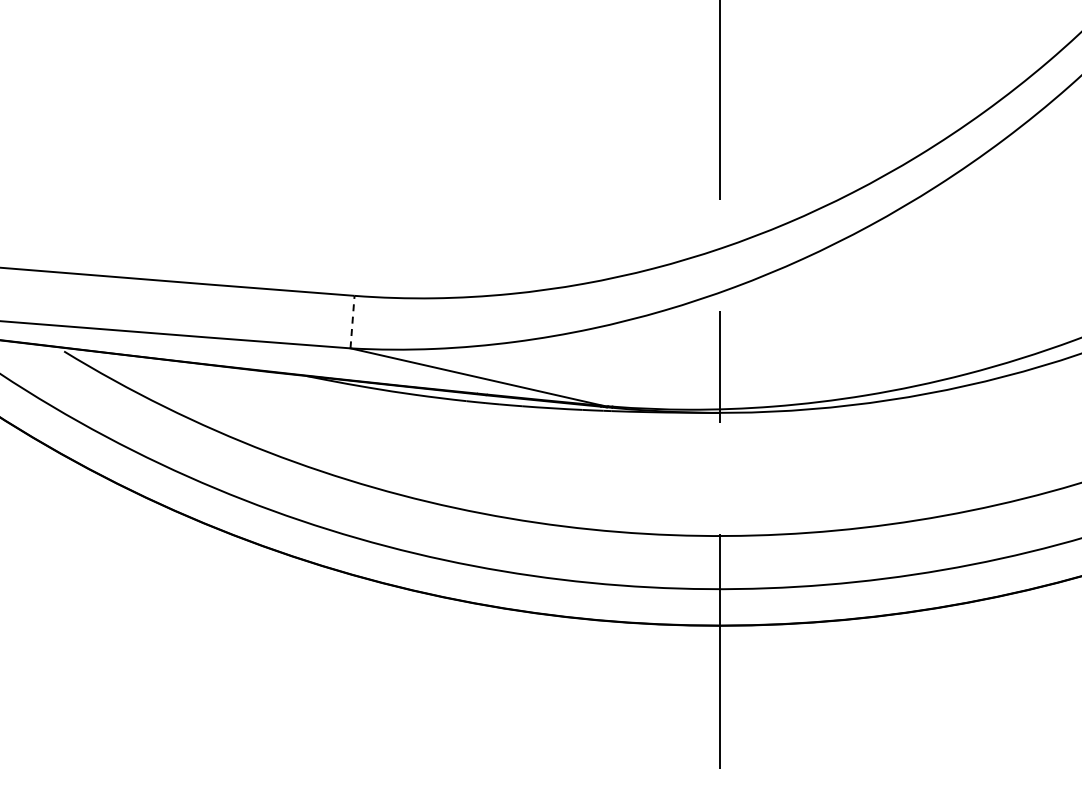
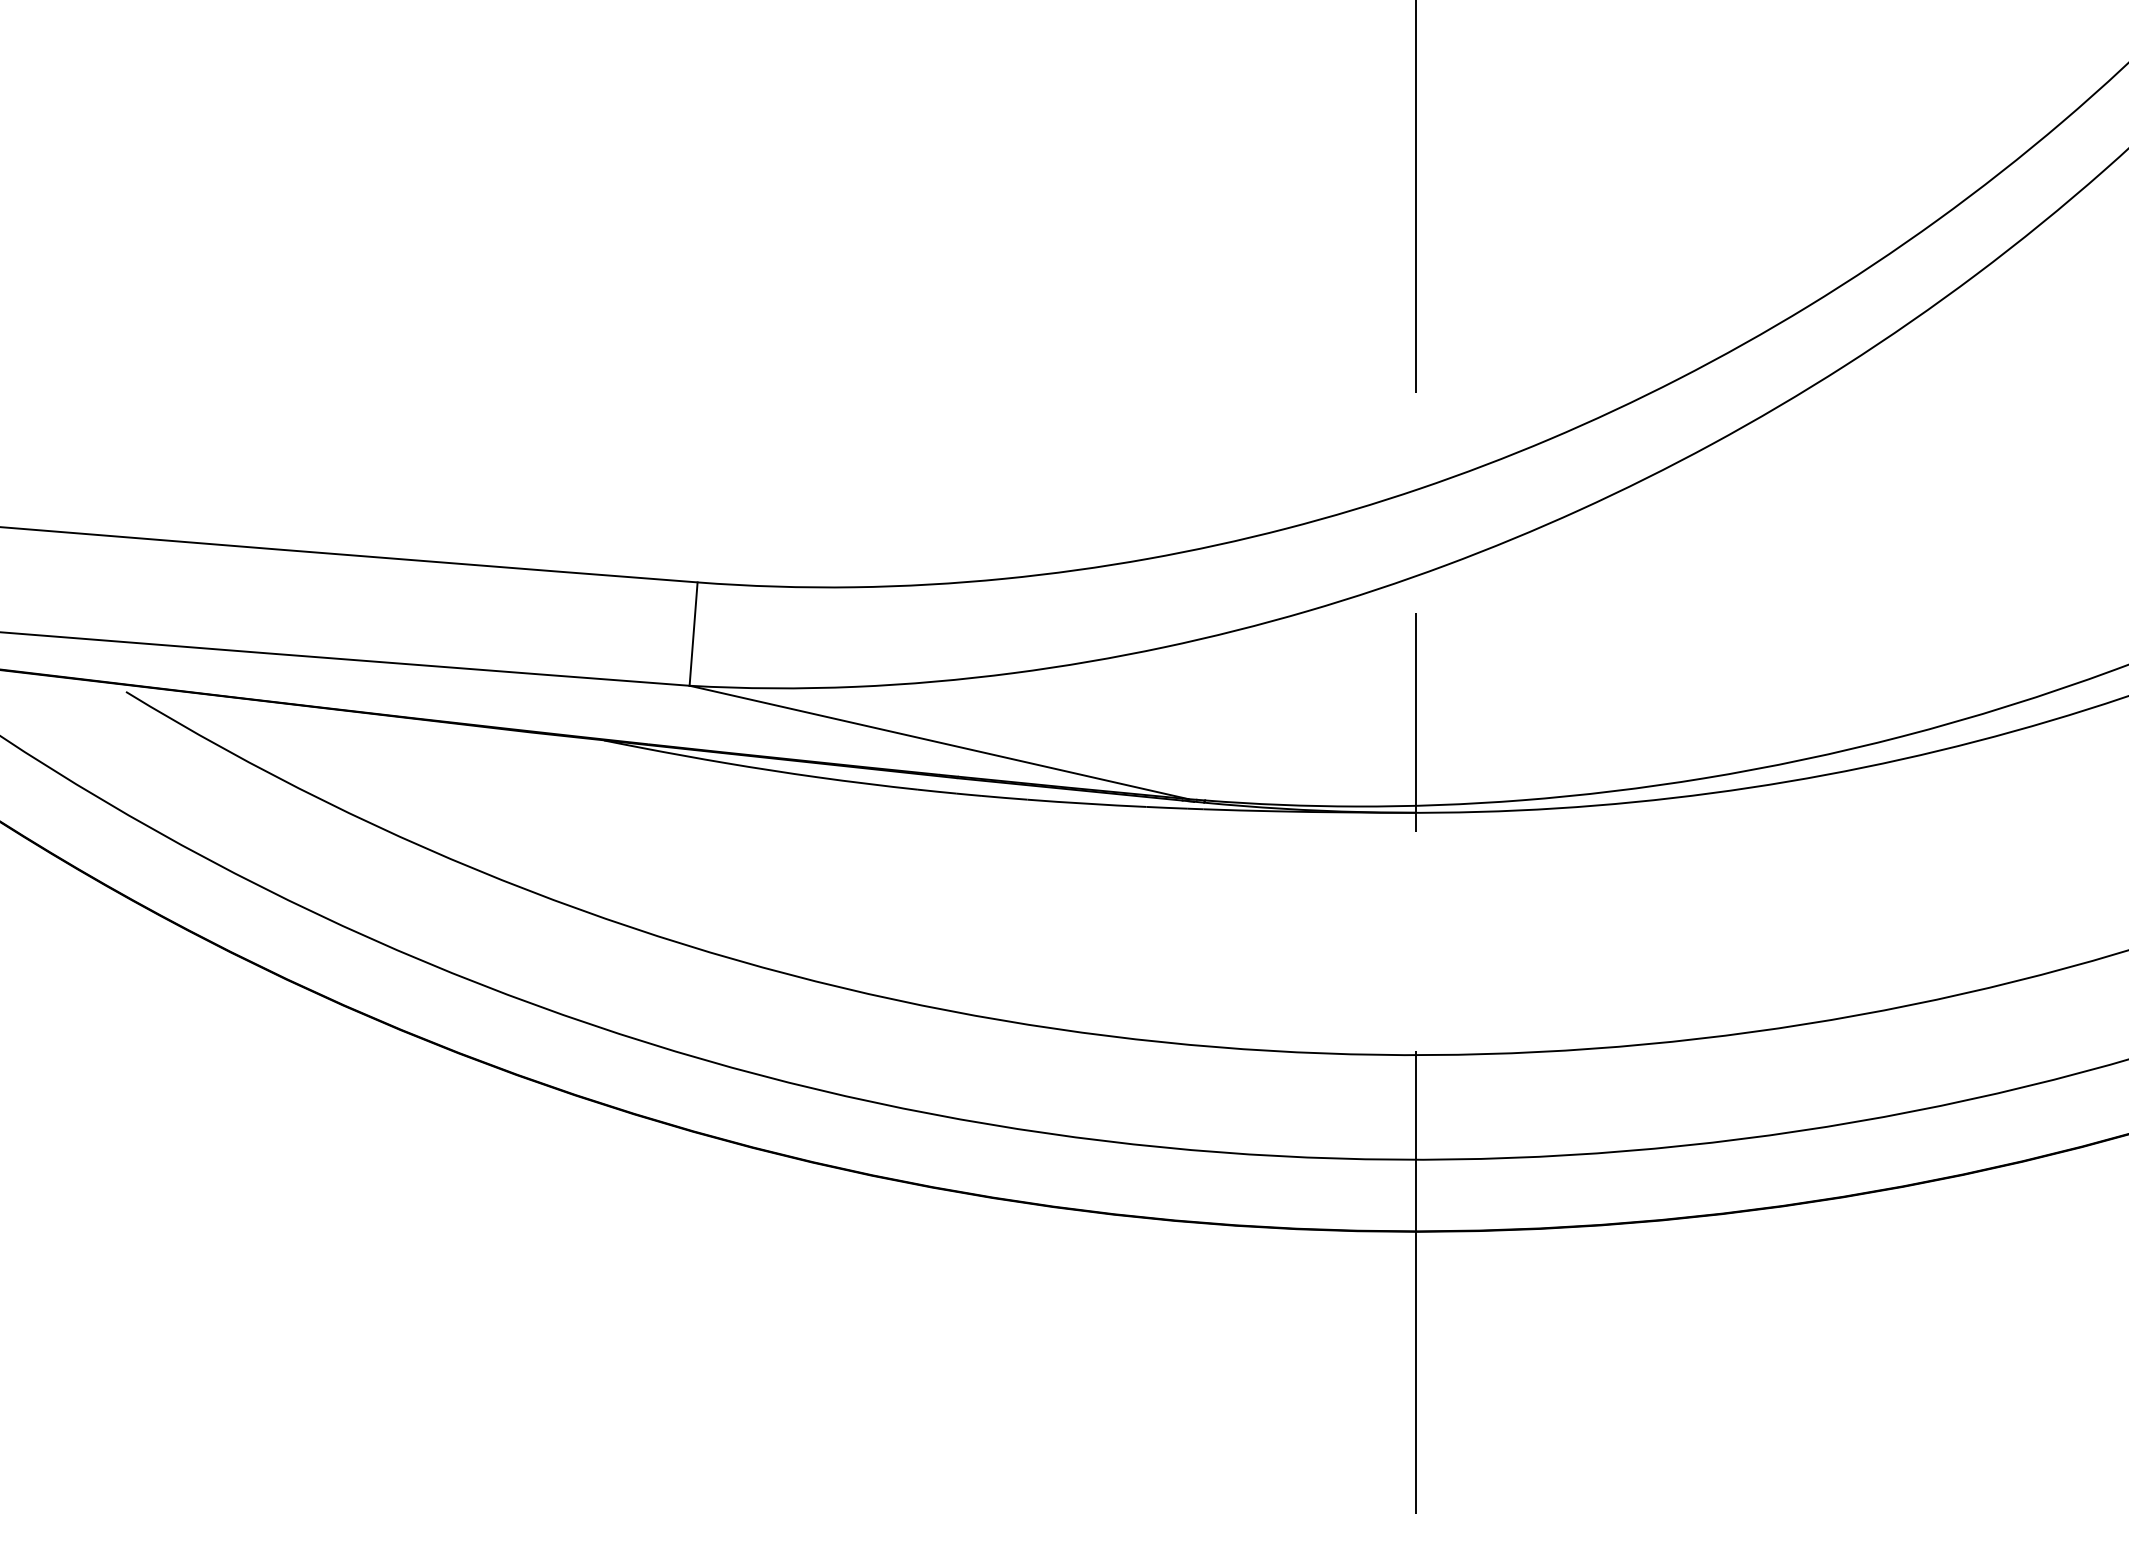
line: (352, 321) -> (693, 632), dashed -> solid

